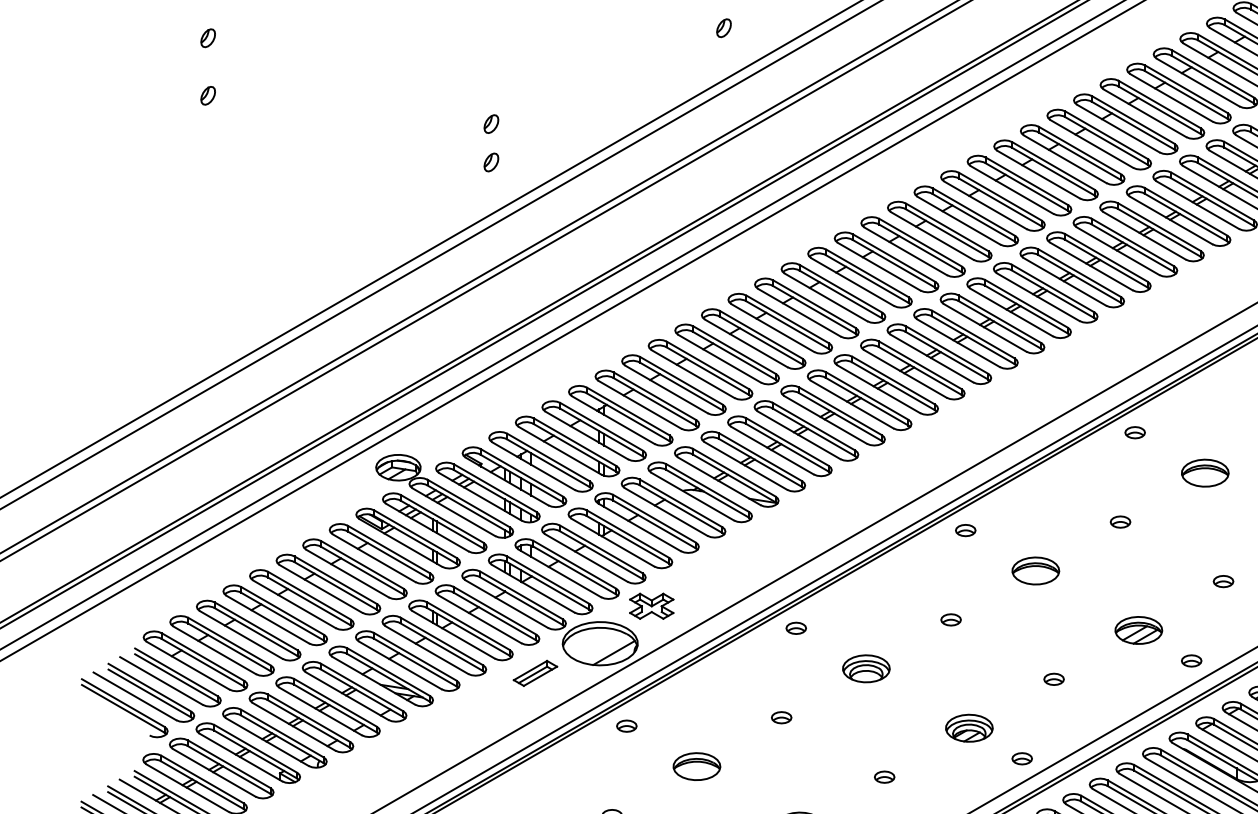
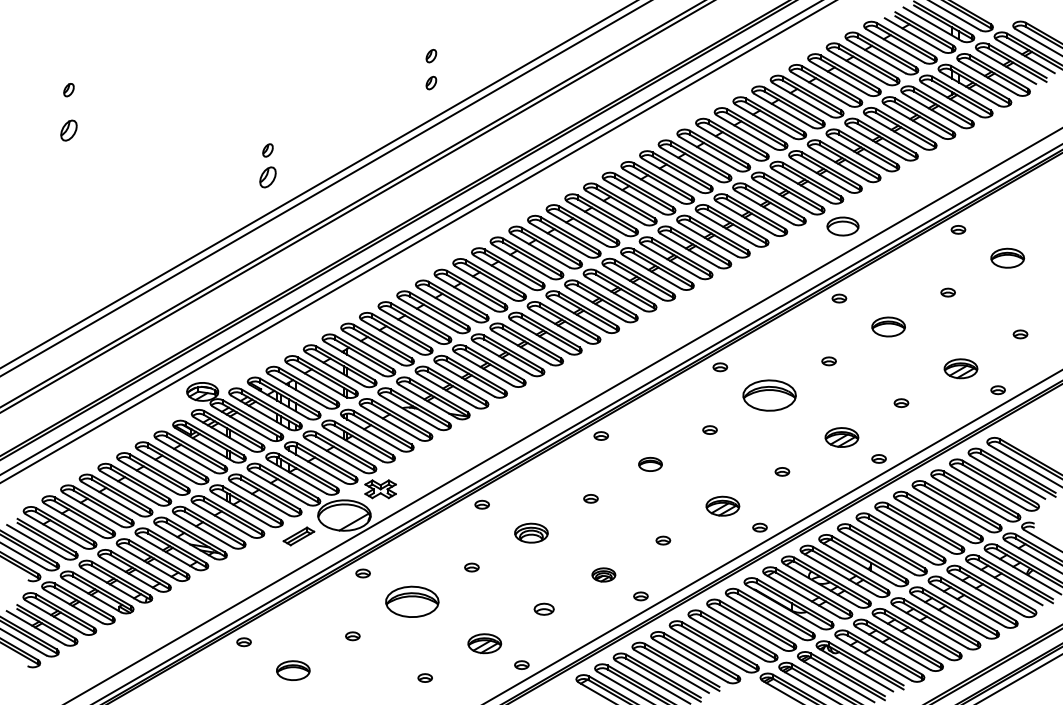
part: (207, 95) -> (68, 130), size x1.6
part: (490, 162) -> (267, 177), size x1.6
part: (1205, 472) -> (769, 395), size x1.6
part: (1035, 571) -> (650, 464), size x0.7
part: (968, 727) -> (603, 574), size x0.7
part: (697, 766) -> (412, 601), size x1.6
part: (884, 777) -> (544, 609), size x1.4

